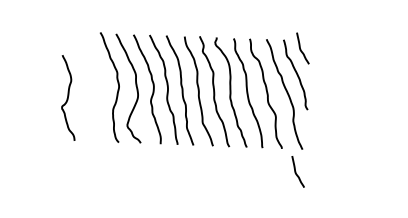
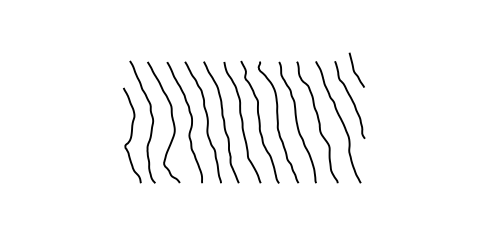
curve: (68, 97) -> (132, 135), moved
curve: (296, 171) -> (354, 207), removed

